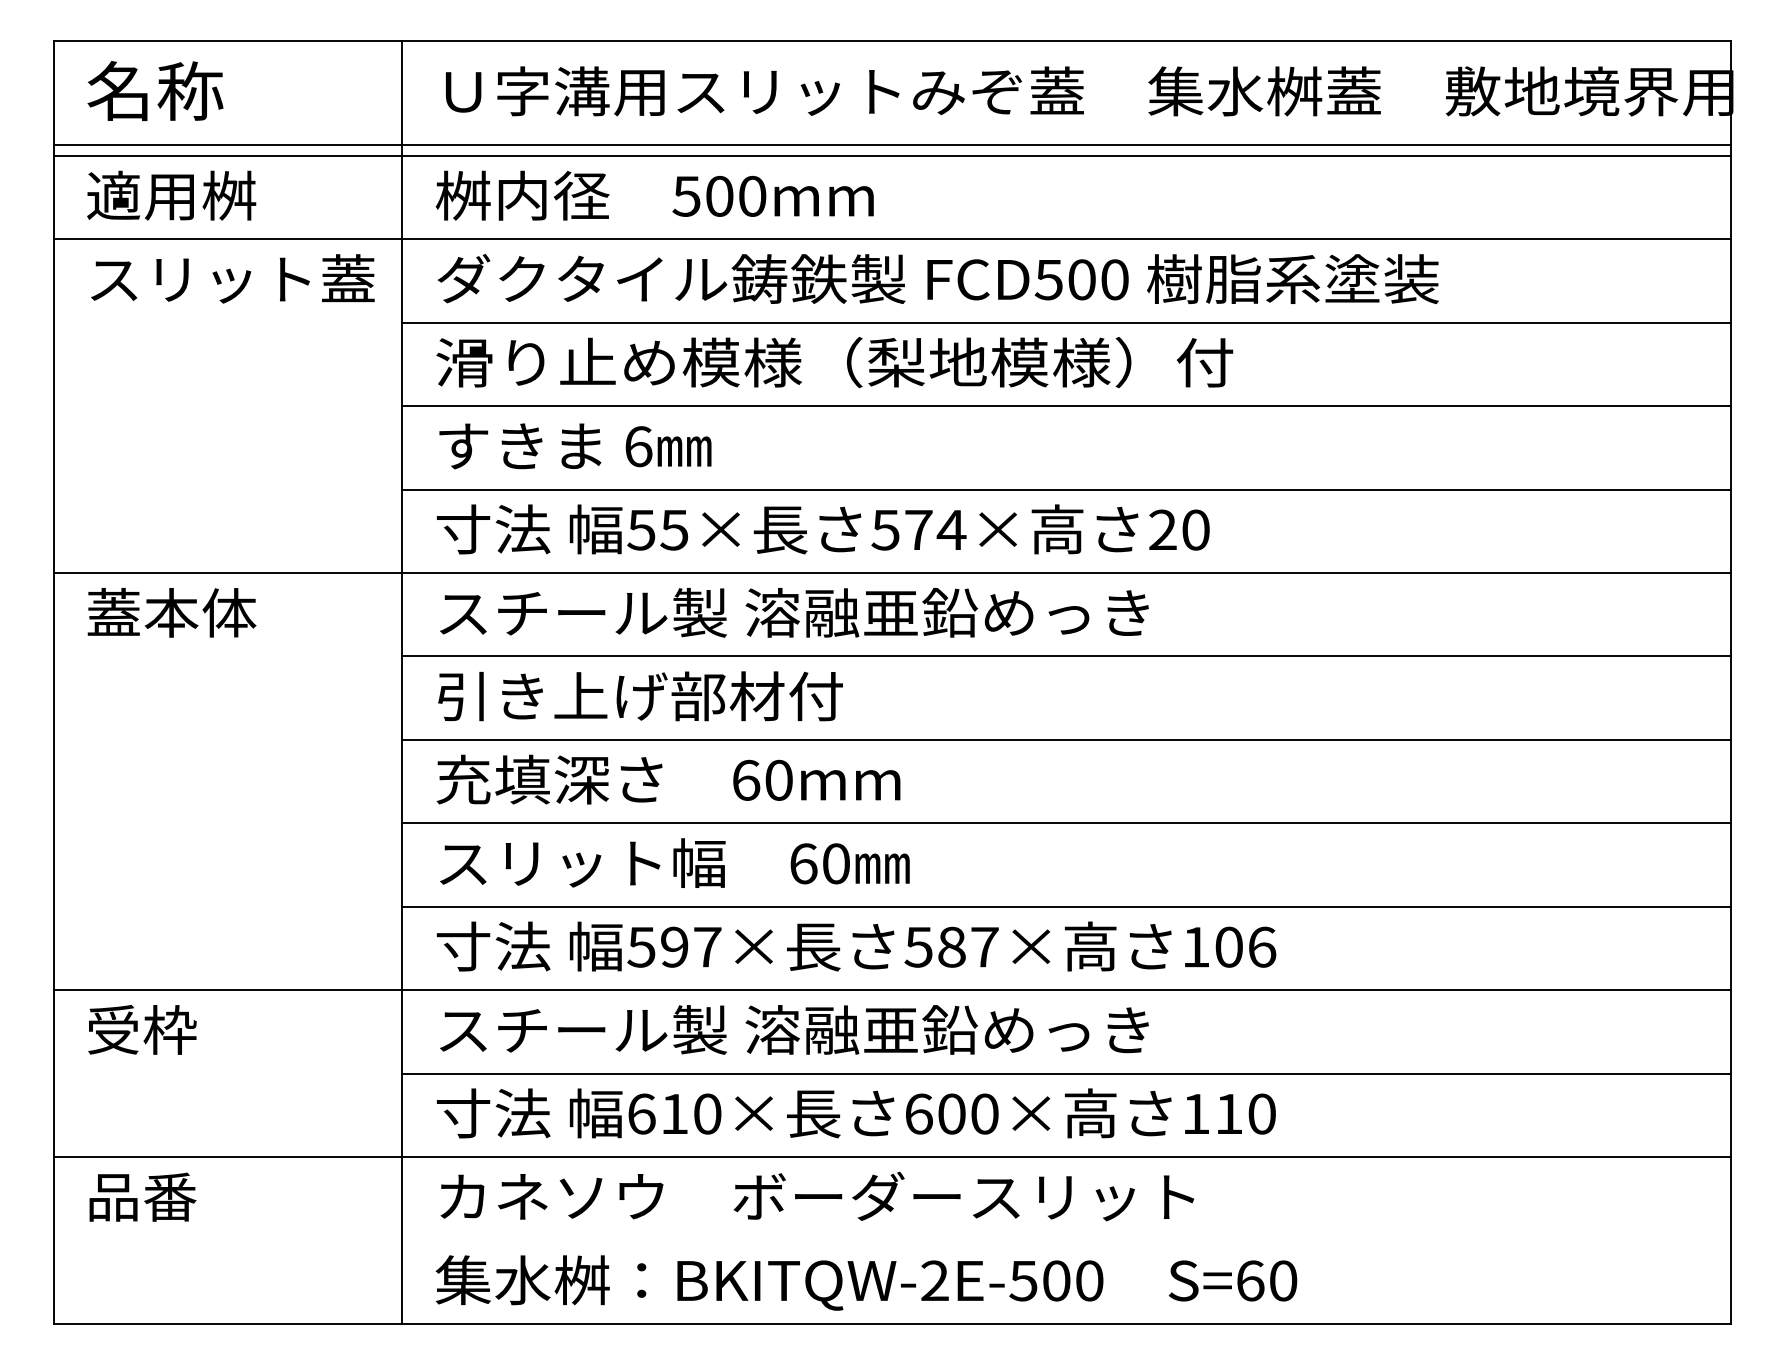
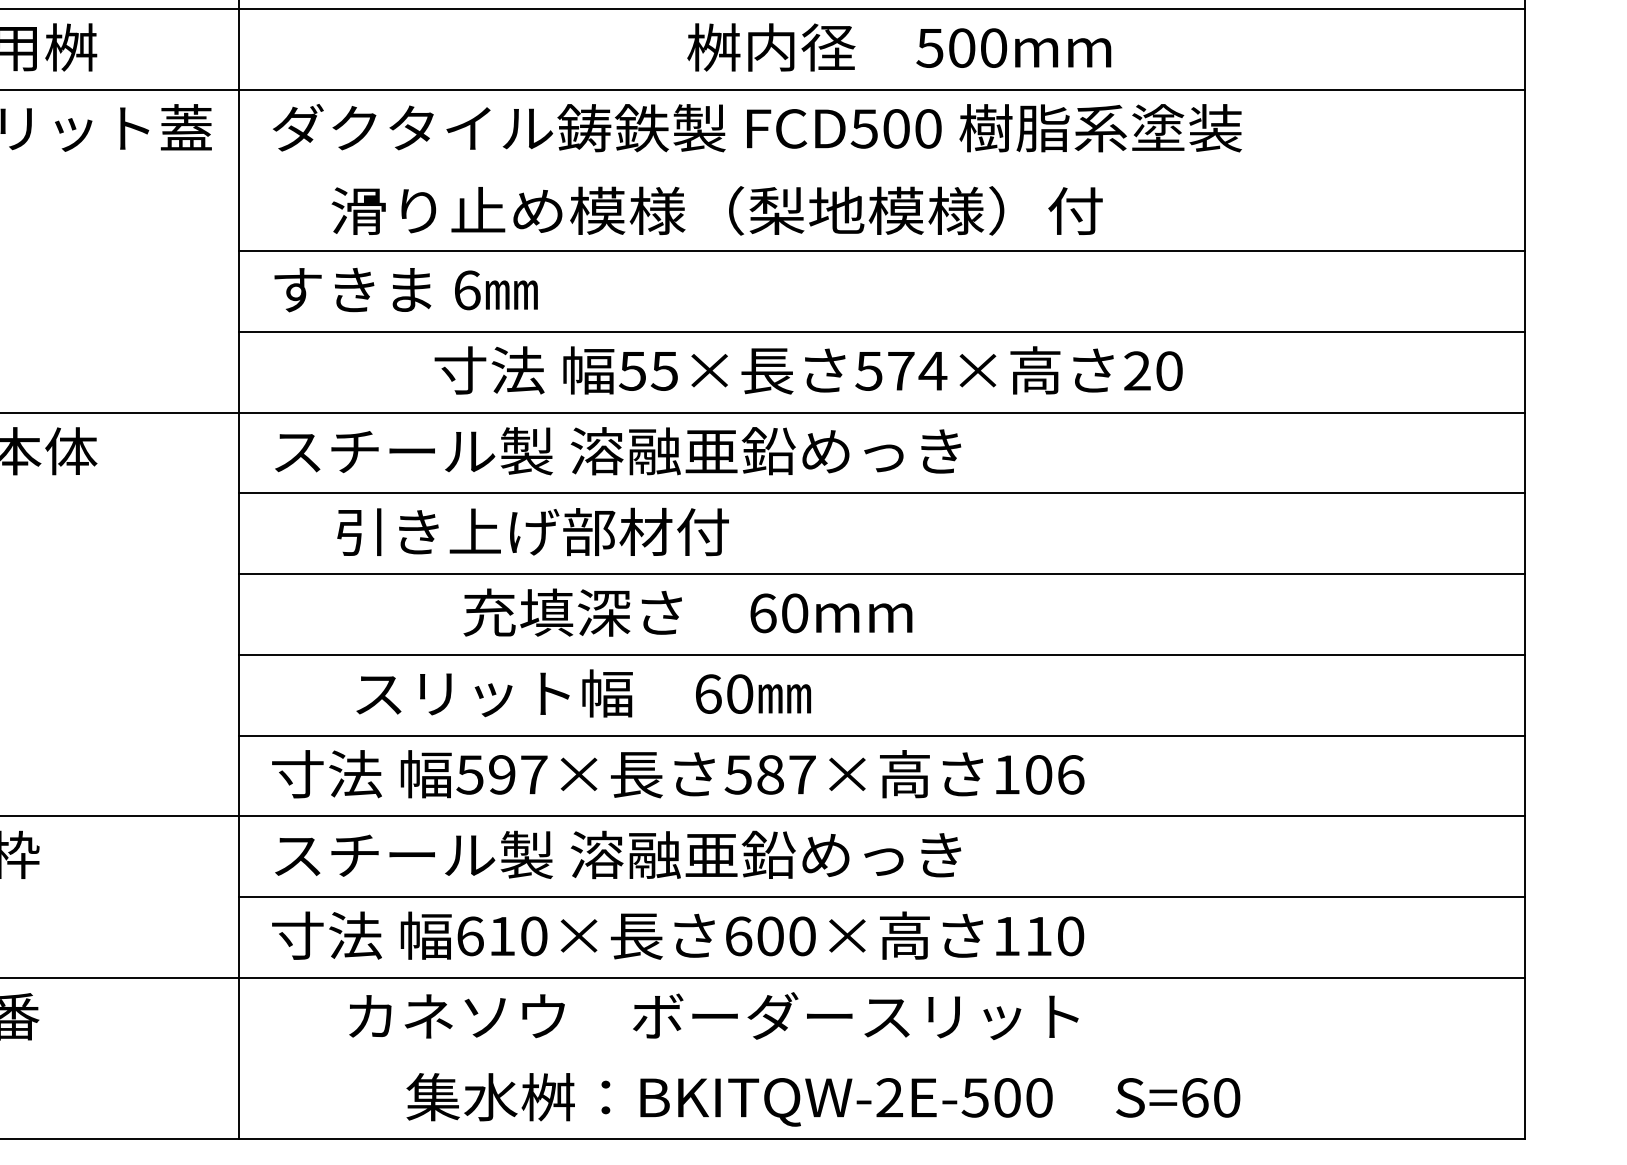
text: (654, 195) -> (898, 47), moved
line: (1066, 322) -> (881, 170), removed
text: (834, 362) -> (716, 210), moved
text: (822, 529) -> (807, 370), moved
text: (640, 696) -> (533, 532), moved
text: (668, 779) -> (687, 612), moved
text: (674, 862) -> (583, 692), moved
text: (817, 1196) -> (714, 1016), moved
text: (866, 1282) -> (823, 1099), moved

